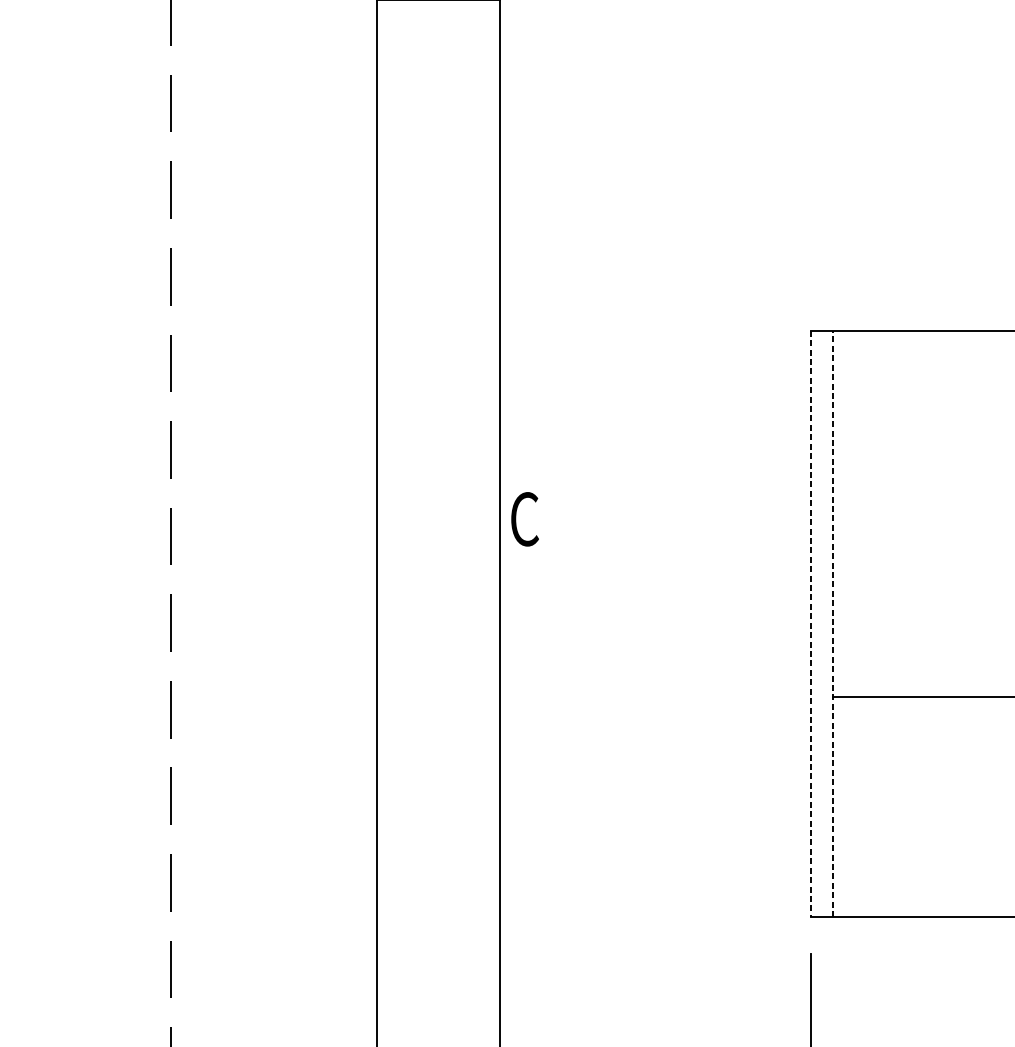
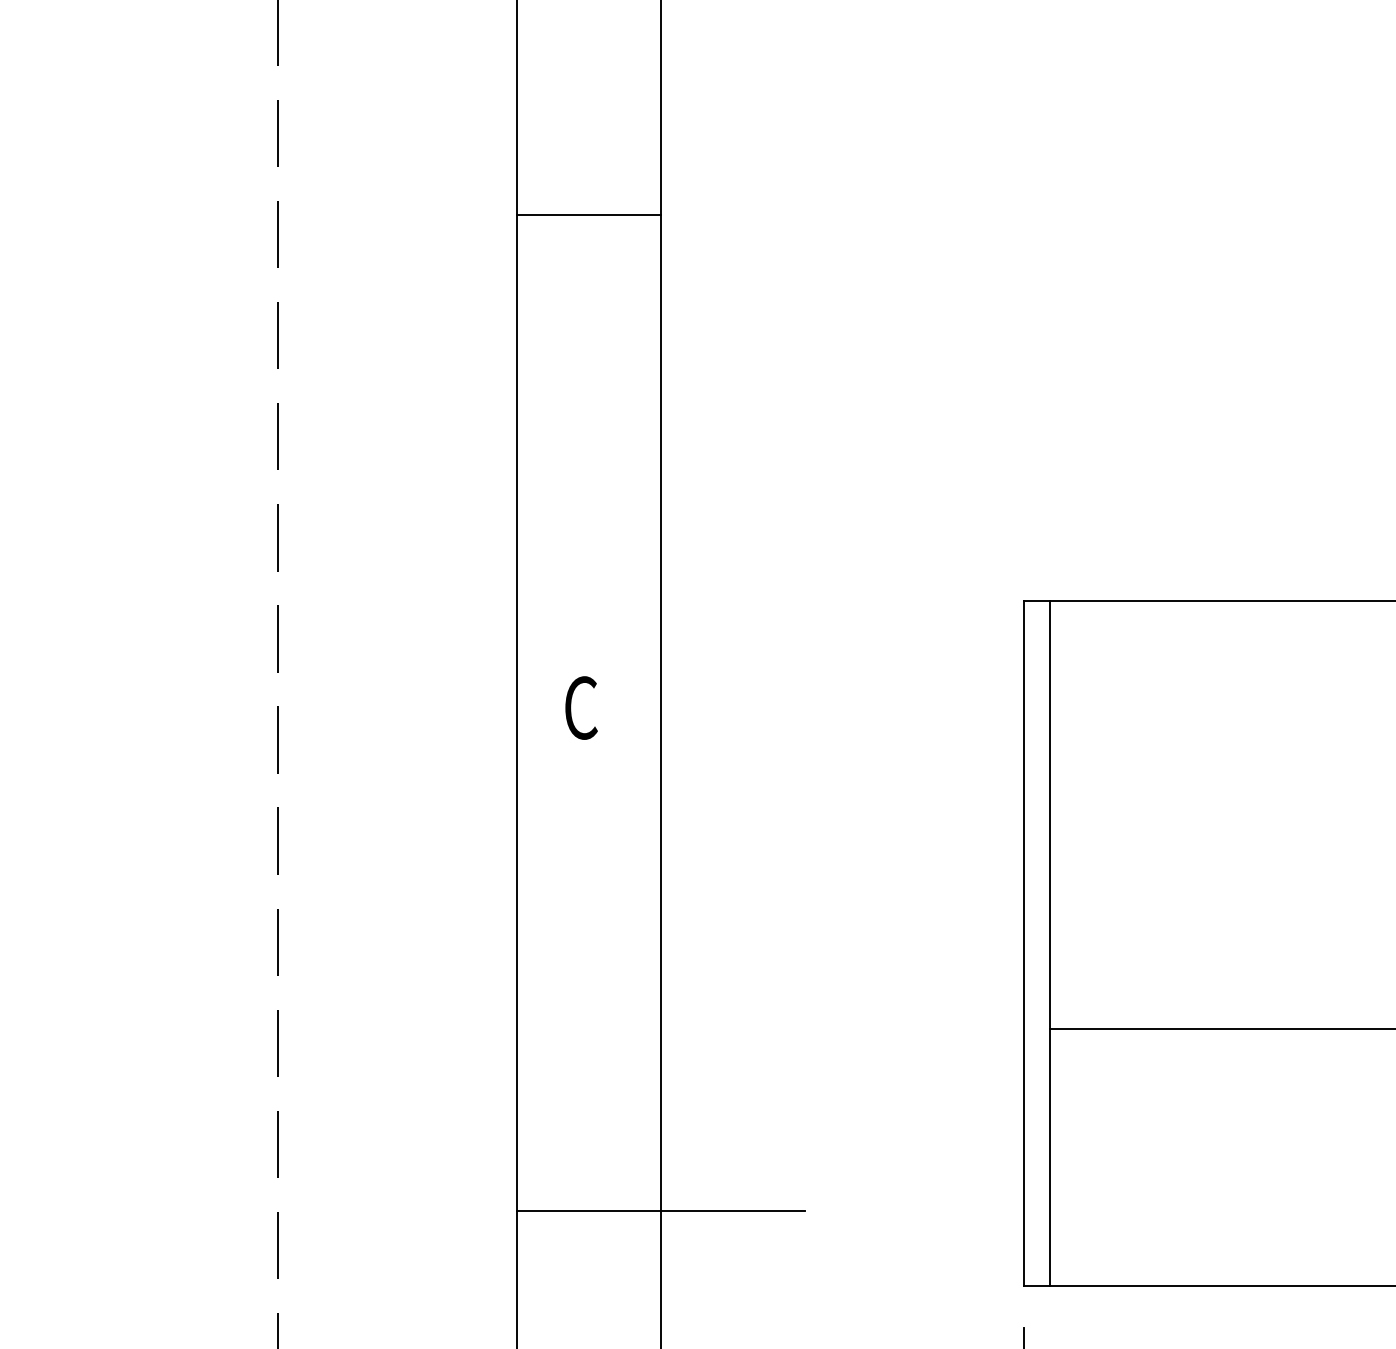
text: (525, 518) -> (581, 707), moved
line: (833, 623) -> (1050, 942), dashed -> solid
line: (811, 624) -> (1024, 943), dashed -> solid
line: (499, 853) -> (660, 1211), added

